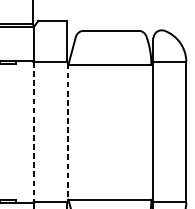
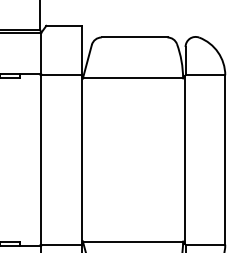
line: (33, 132) -> (40, 160), dashed -> solid
line: (68, 132) -> (82, 160), dashed -> solid

